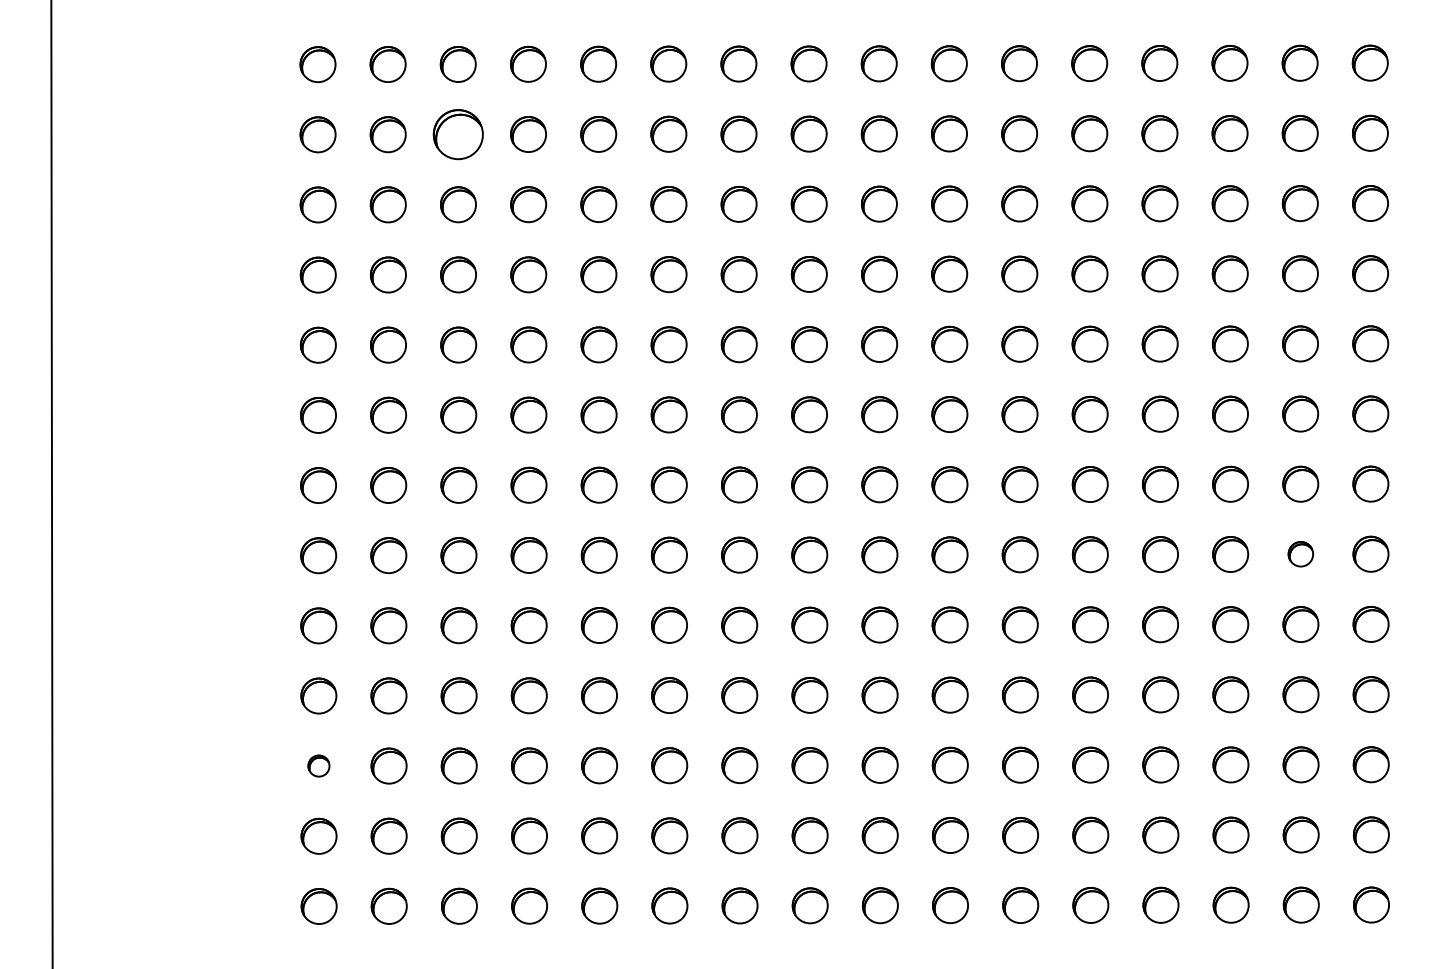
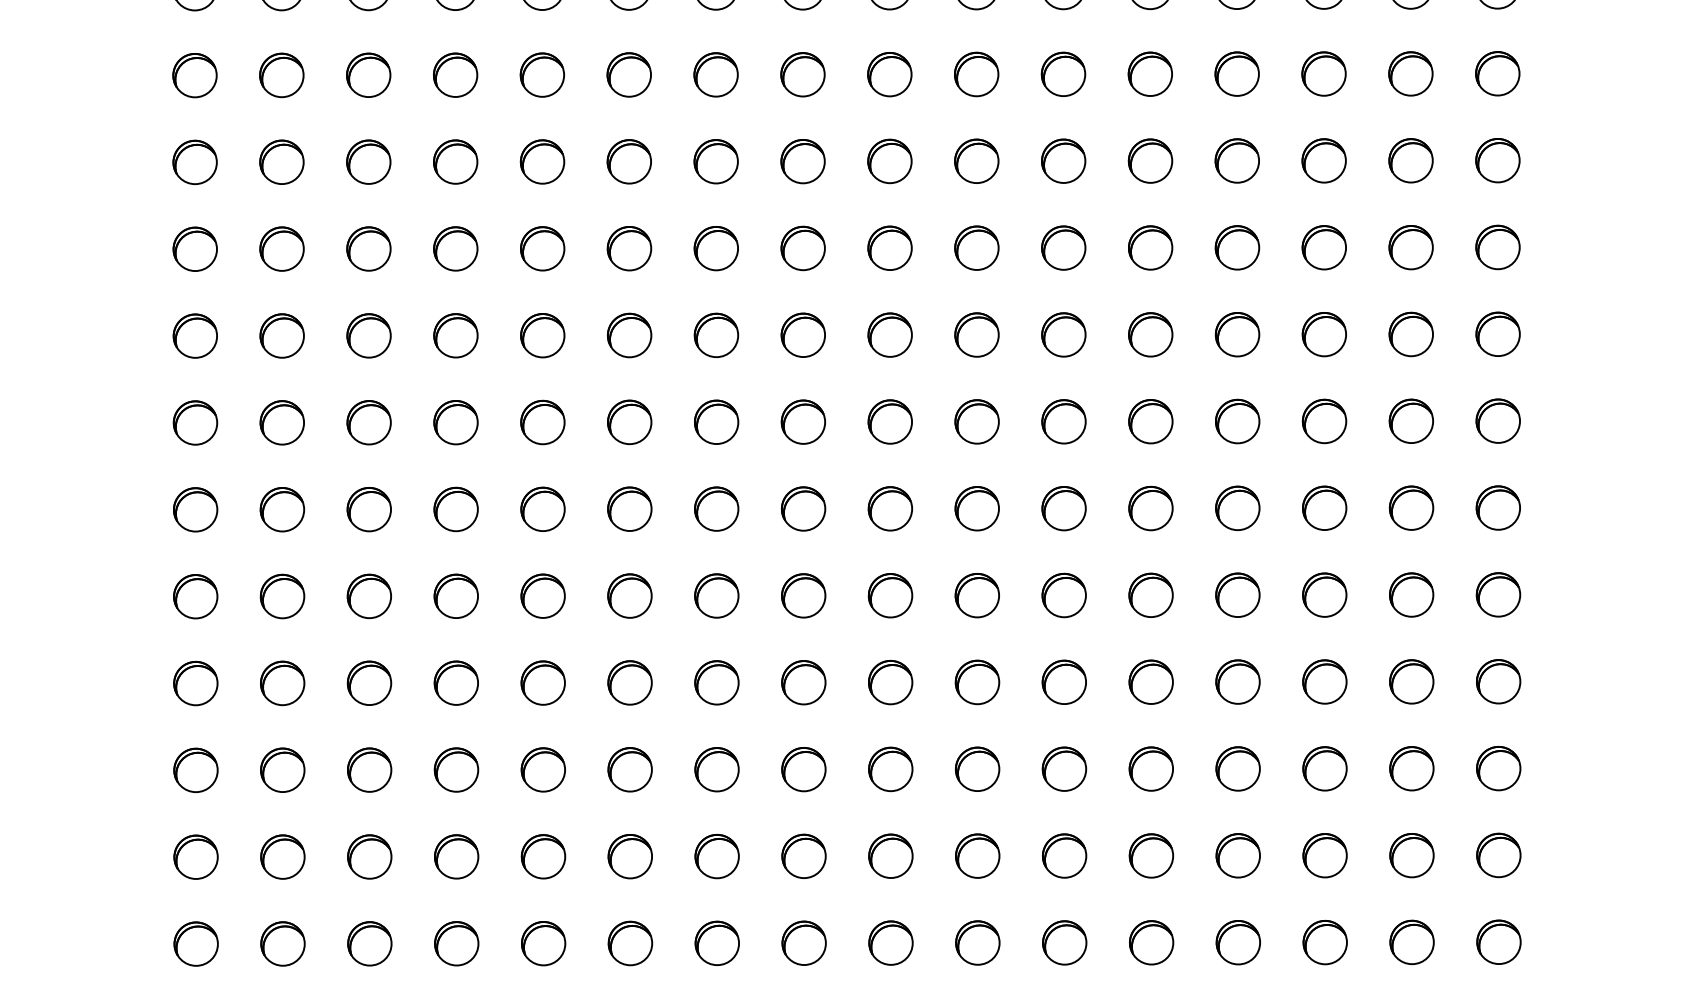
part: (458, 134) -> (368, 75), size x0.71
part: (1300, 553) -> (1411, 593), size x1.43
part: (318, 765) -> (195, 856), size x1.67

